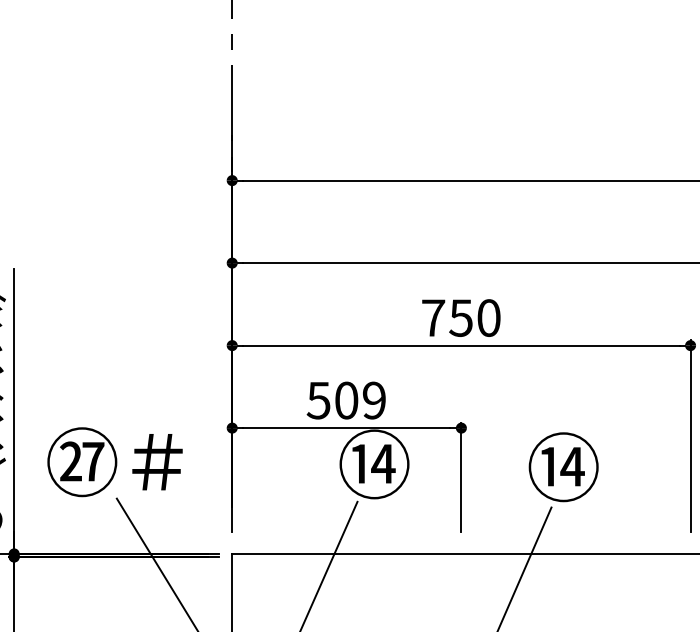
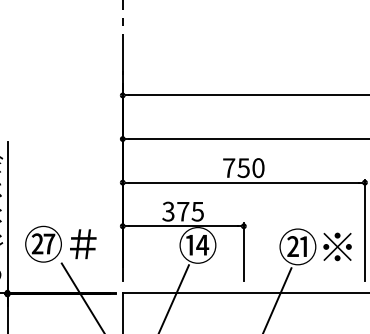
text: (345, 400) -> (182, 211), 509 -> 375
text: (602, 466) -> (318, 246), ⑭ -> ㉑※

